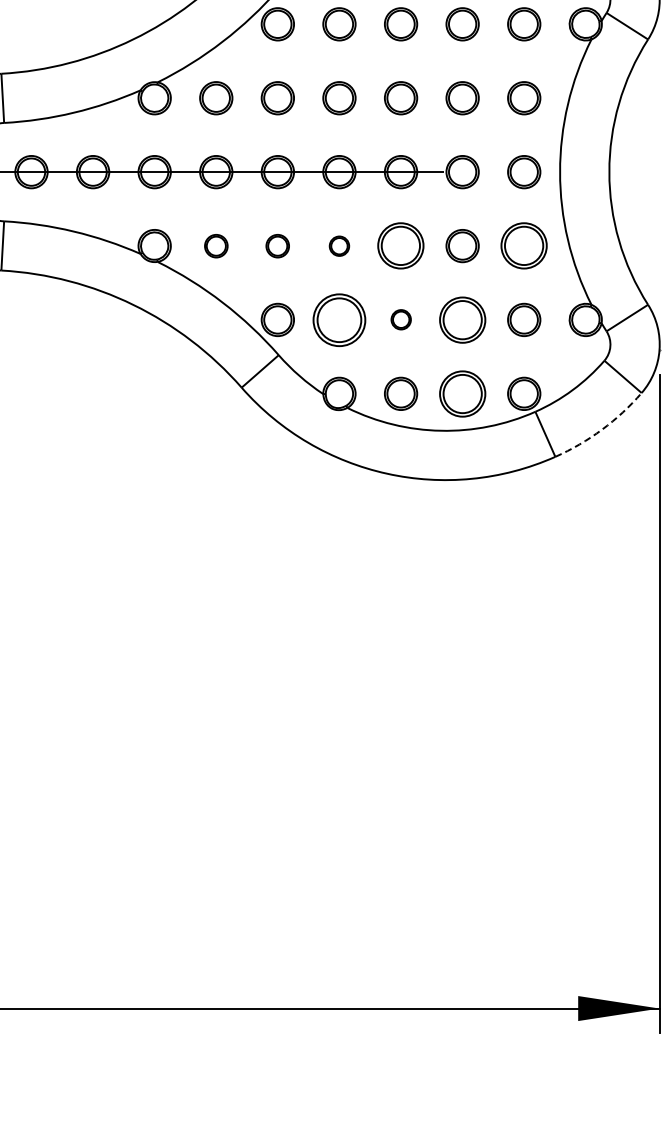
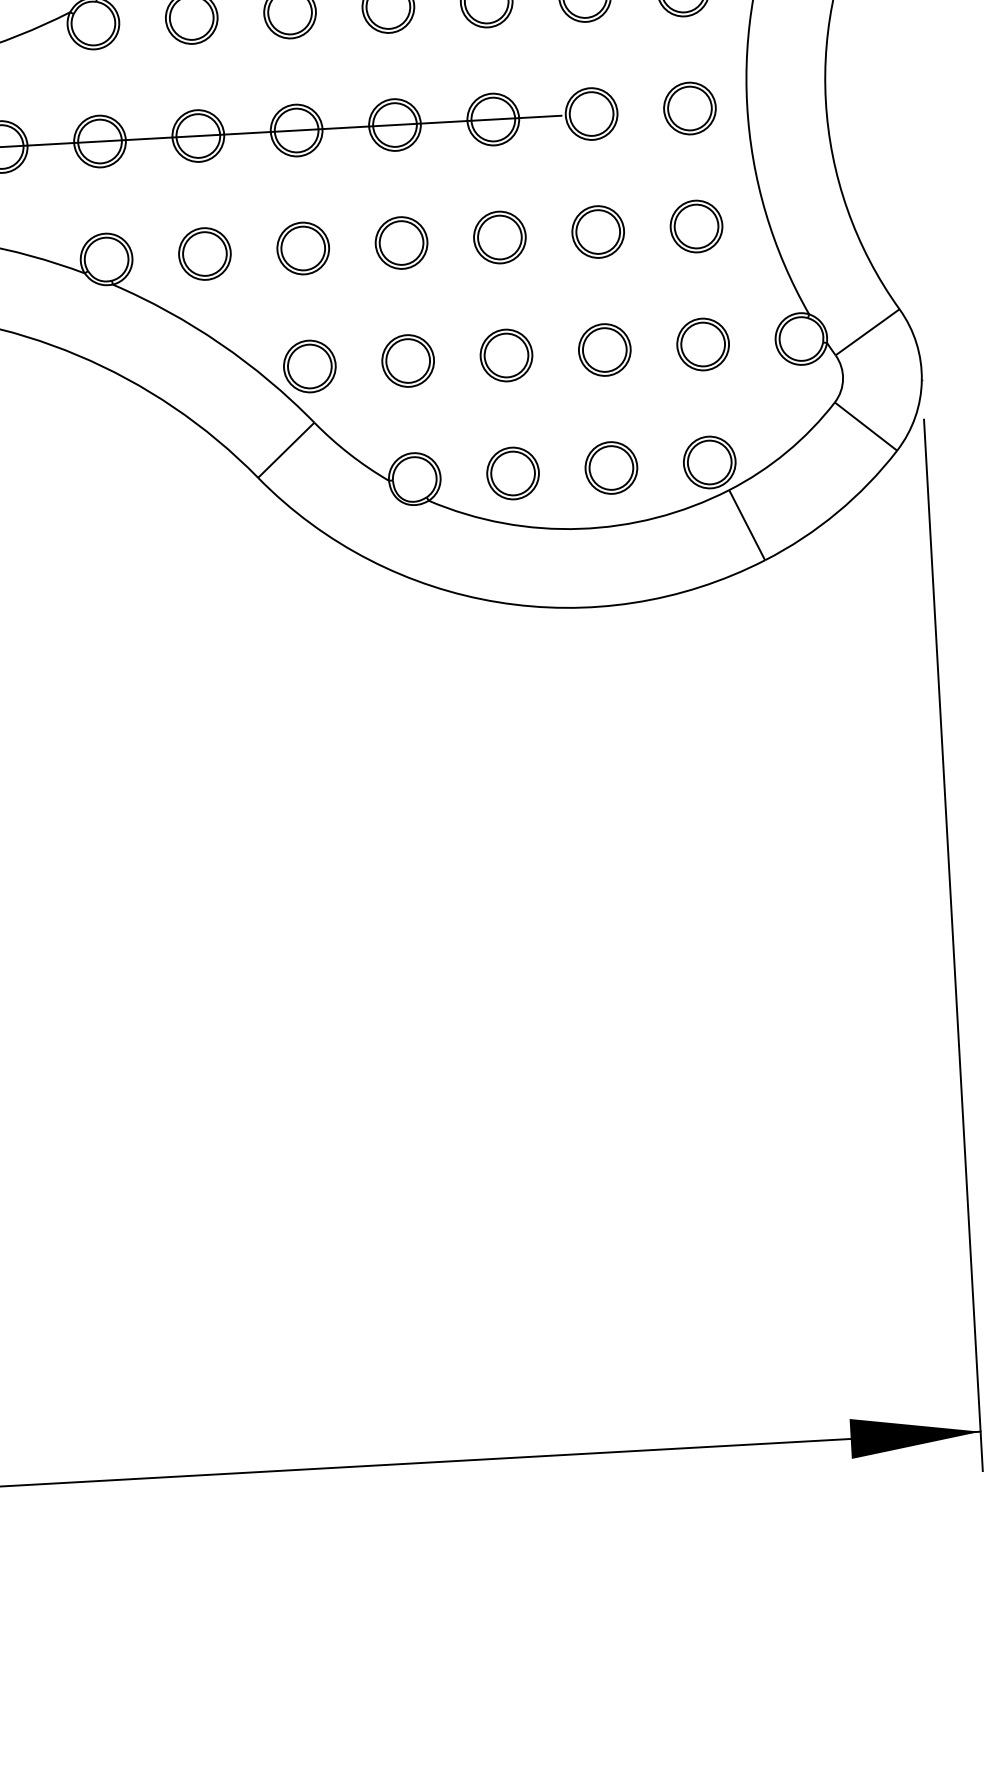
part: (216, 246) -> (205, 254), size x1.43
part: (277, 246) -> (302, 249), size x1.43
part: (339, 246) -> (401, 243), size x1.67
part: (401, 246) -> (500, 238), size x0.71
part: (524, 246) -> (697, 227), size x0.71
part: (339, 319) -> (408, 360), size x0.62
part: (401, 319) -> (507, 354), size x1.67
part: (462, 319) -> (604, 349), size x0.71
part: (462, 393) -> (611, 467), size x0.71
arc: (602, 429) -> (837, 512), dashed -> solid

